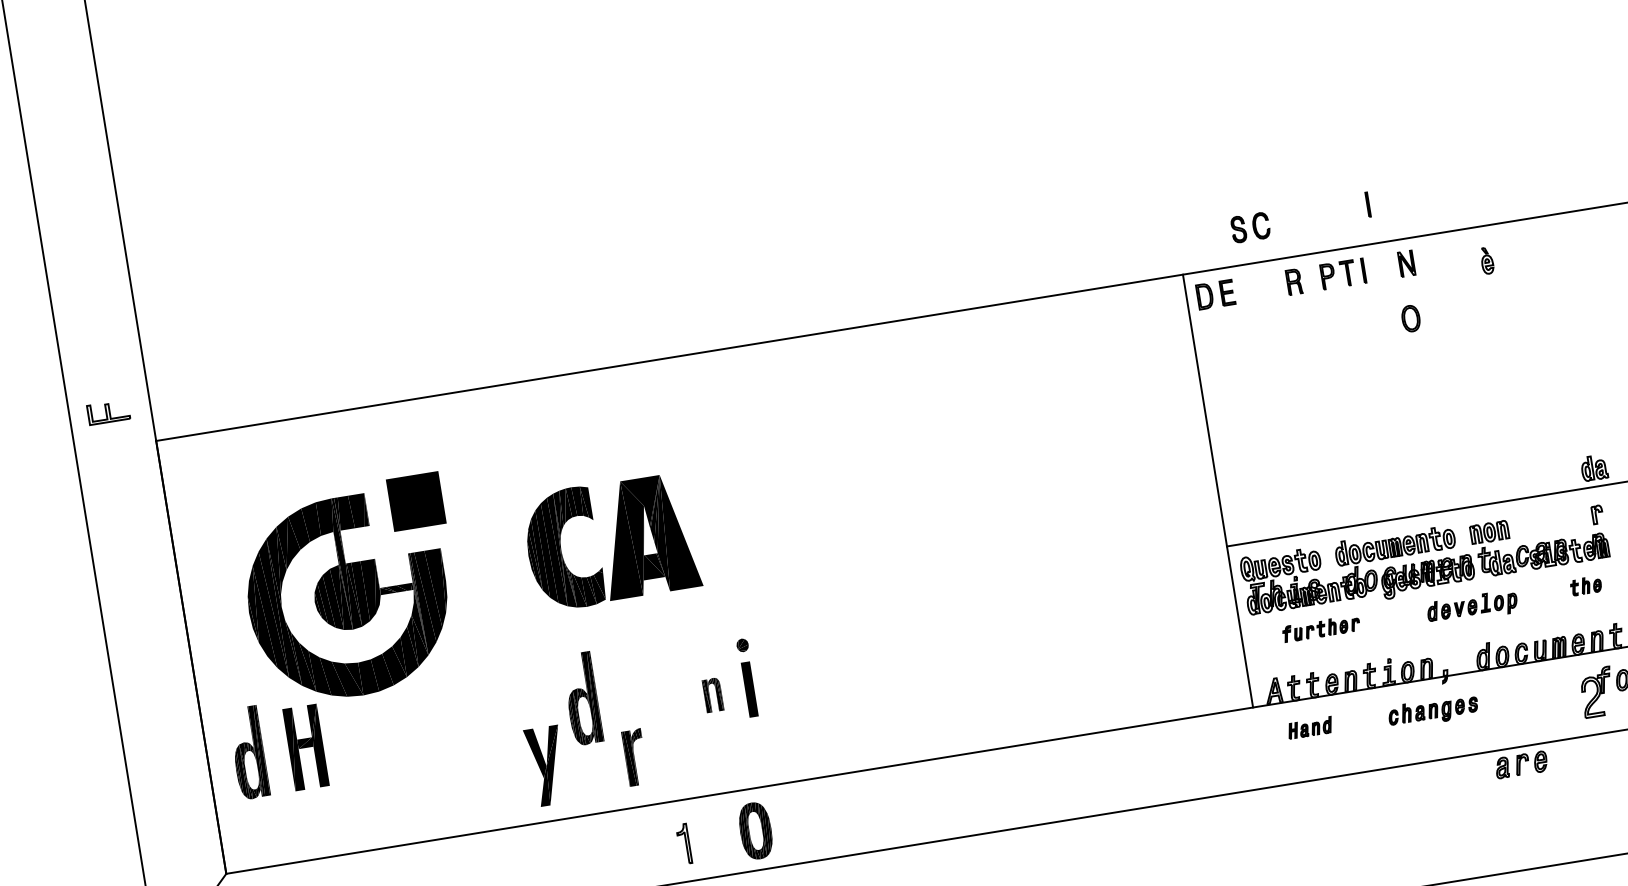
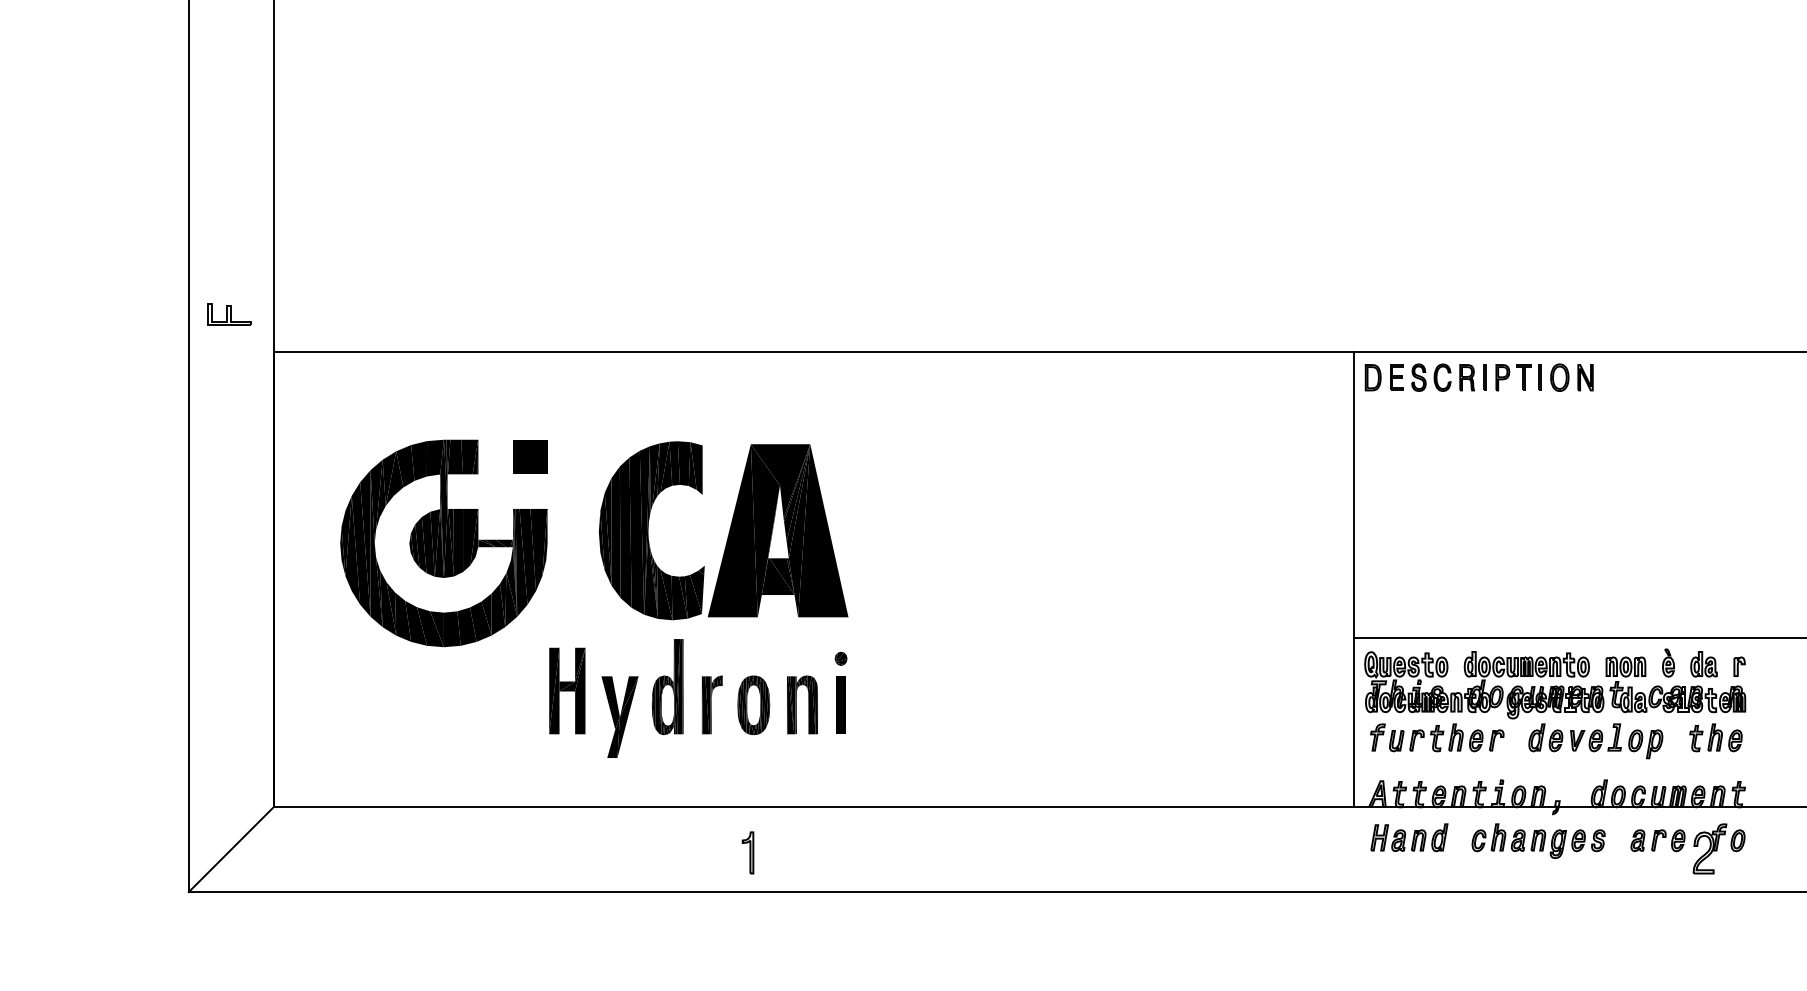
line: (1367, 204) -> (1484, 377), moved
part: (1250, 227) -> (1431, 377), moved
part: (1487, 260) -> (1668, 662), moved
part: (1410, 318) -> (1559, 377), moved
part: (1593, 468) -> (1703, 664), moved
part: (416, 500) -> (530, 456), size x0.62
part: (611, 541) -> (723, 530), size x1.43
part: (1585, 585) -> (1715, 737), size x1.67
part: (1472, 607) -> (1595, 741), size x1.43
part: (1321, 628) -> (1437, 737), size x1.67
part: (713, 694) -> (802, 704), size x1.67
part: (1433, 711) -> (1538, 841), size x1.43
part: (1310, 727) -> (1409, 837), size x1.67
part: (306, 746) -> (567, 690), moved
part: (248, 753) -> (316, 687), removed
part: (635, 757) -> (712, 704), moved
part: (1520, 764) -> (1657, 840), moved
part: (546, 765) -> (619, 716), moved
part: (755, 831) -> (753, 705), moved

